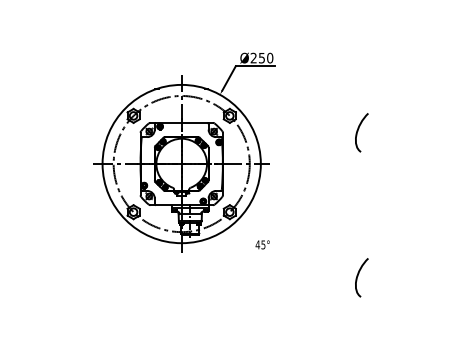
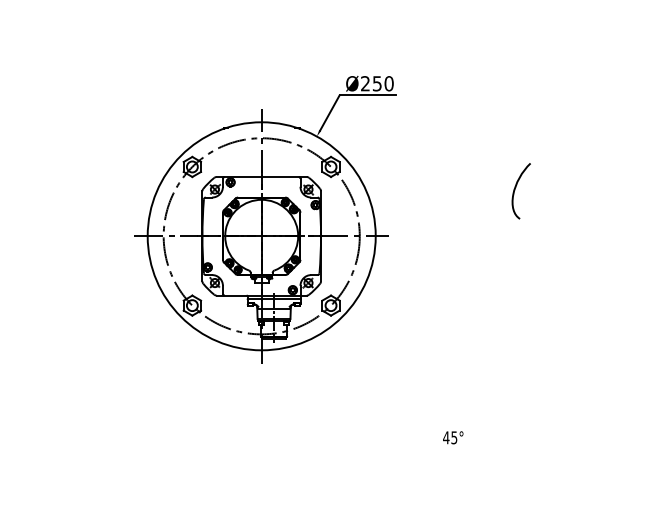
text: (262, 244) -> (452, 437), moved
curve: (358, 276) -> (516, 398), removed

